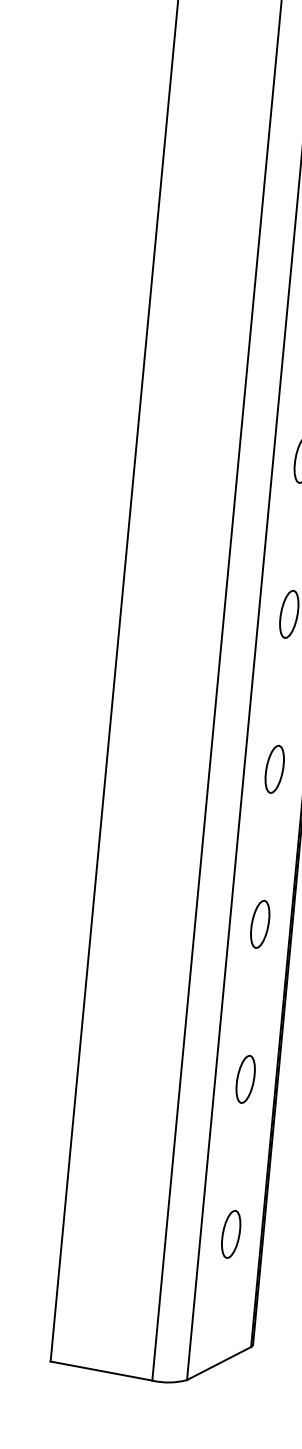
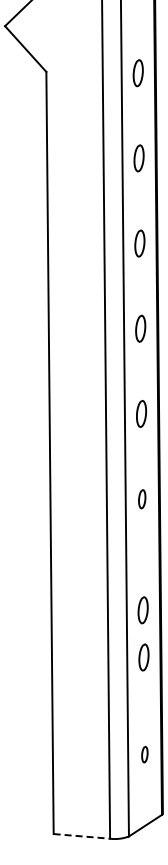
part: (273, 769) -> (141, 499), size x0.7
part: (259, 924) -> (142, 610), moved
part: (244, 1079) -> (143, 657), moved
part: (230, 1233) -> (144, 754), size x0.6
line: (102, 1371) -> (82, 836), solid -> dashed

